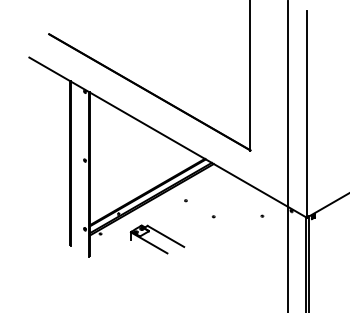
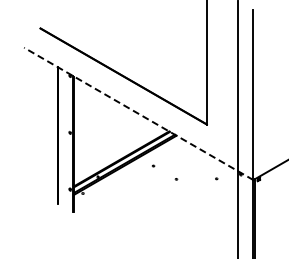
line: (167, 137) -> (138, 113), solid -> dashed
part: (156, 238) -> (129, 197), removed

